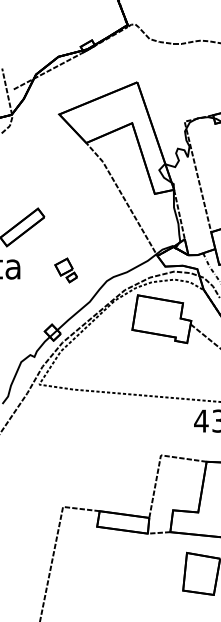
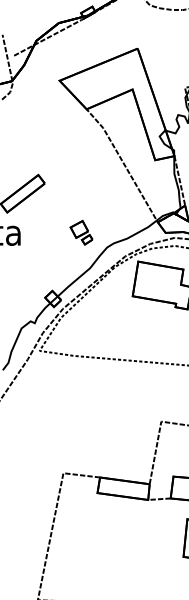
part: (65, 270) -> (80, 232), moved

